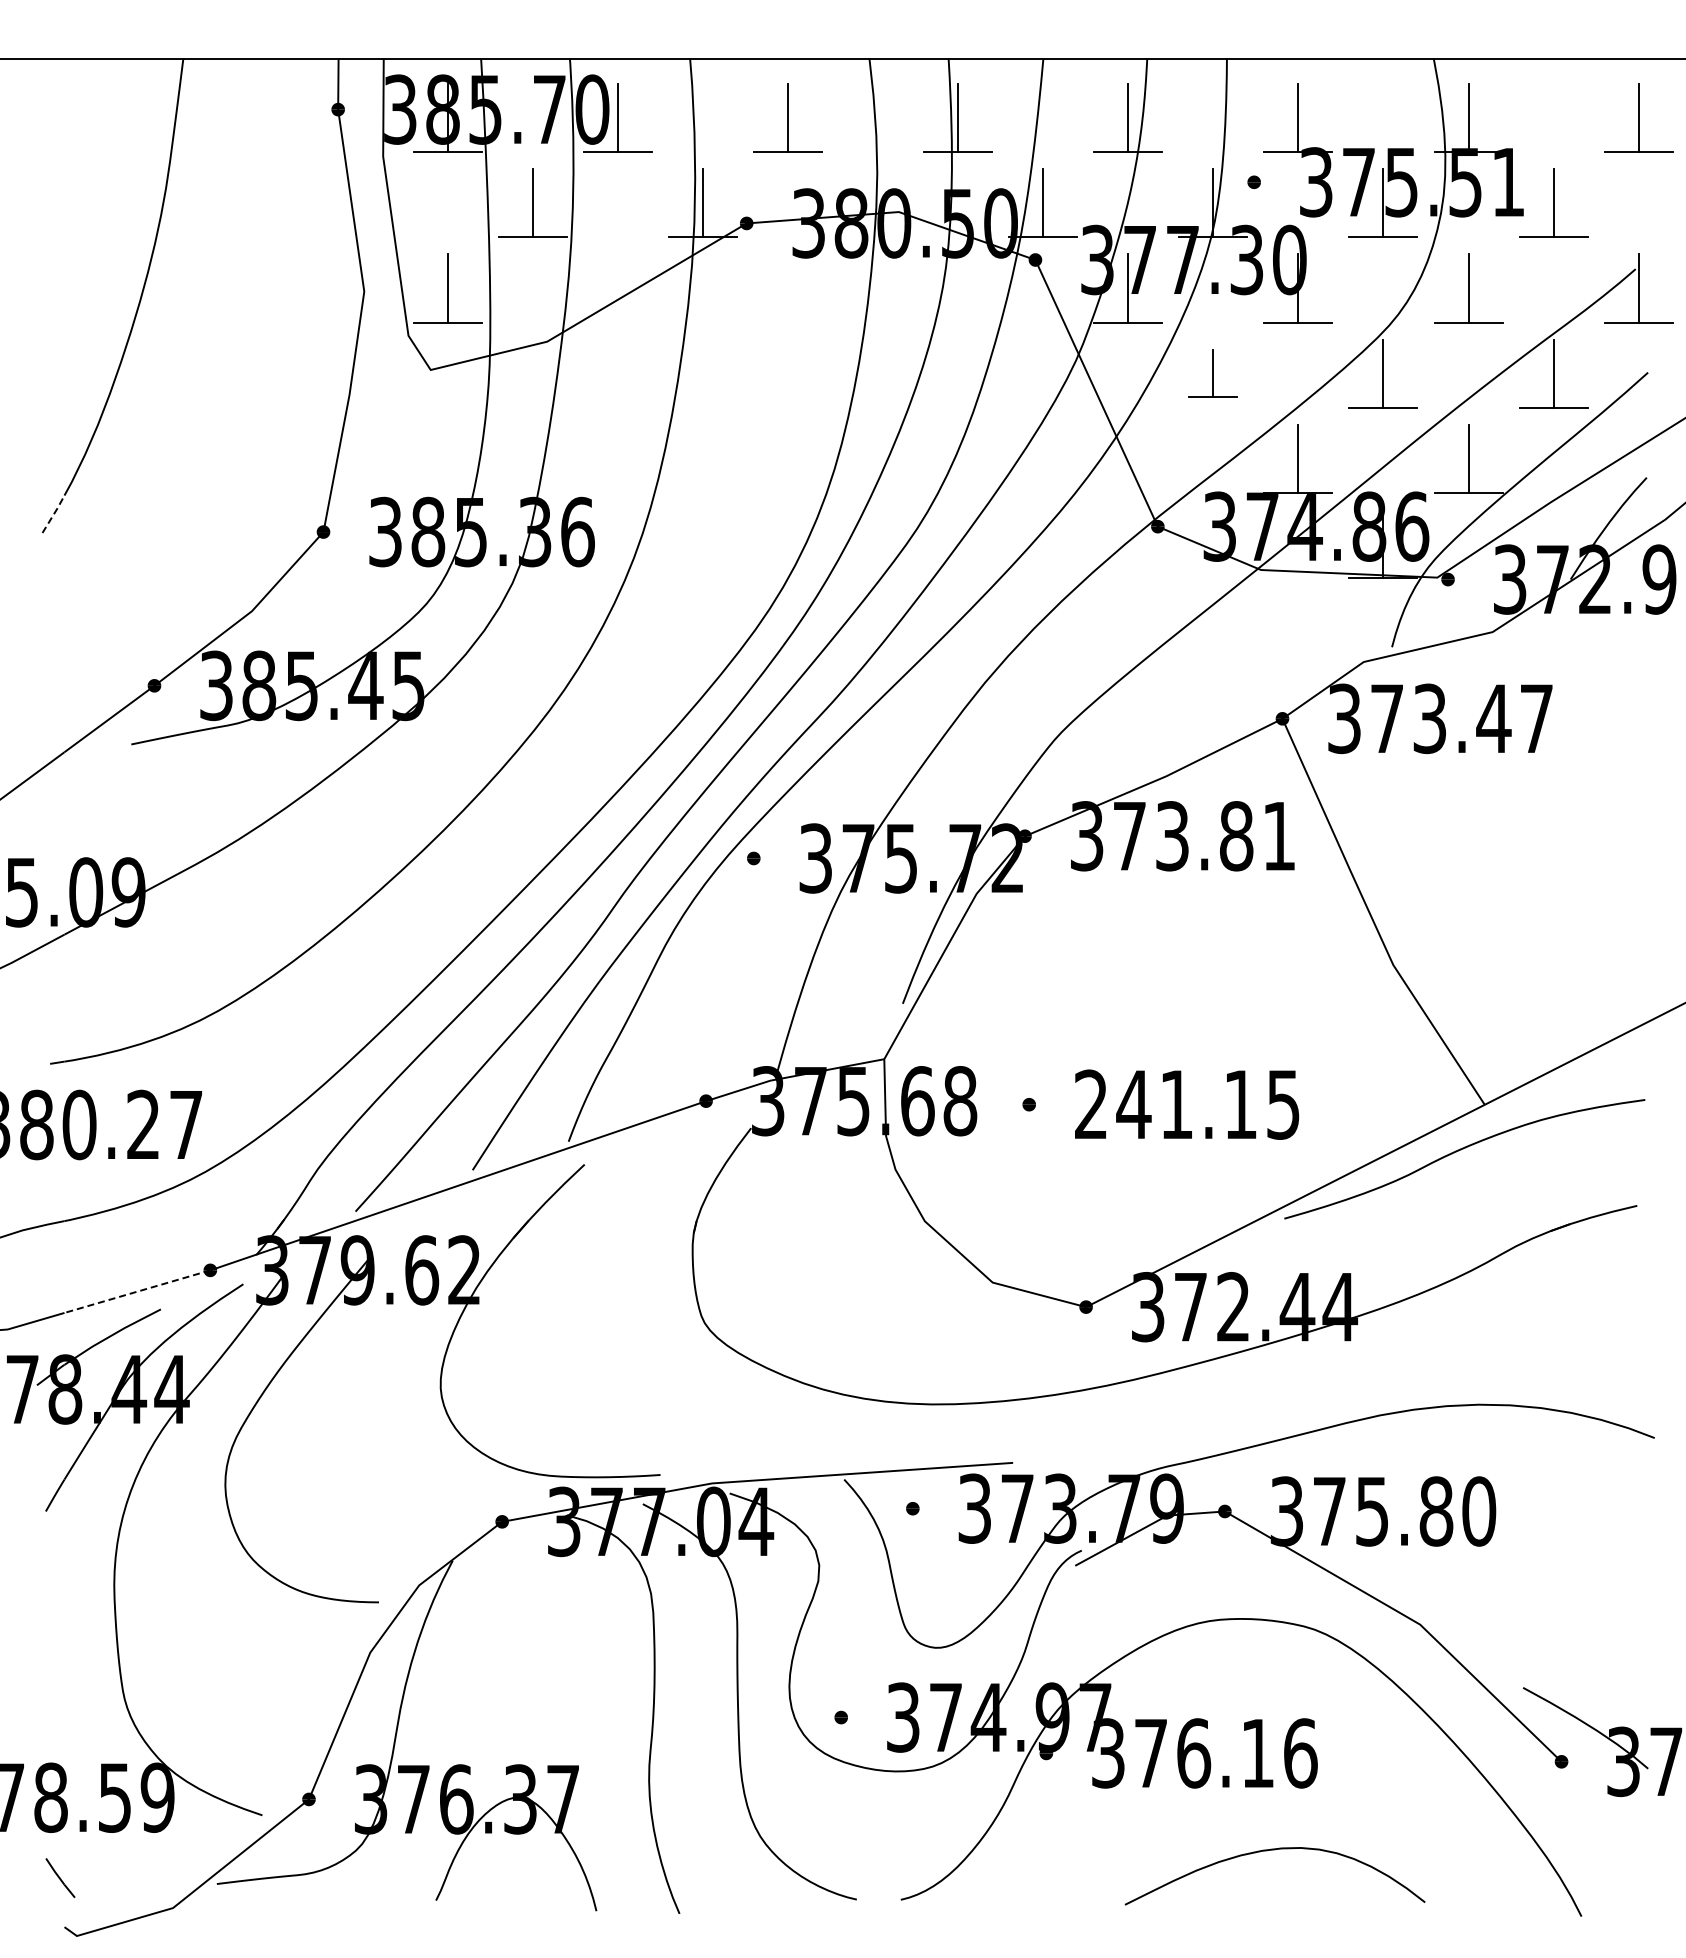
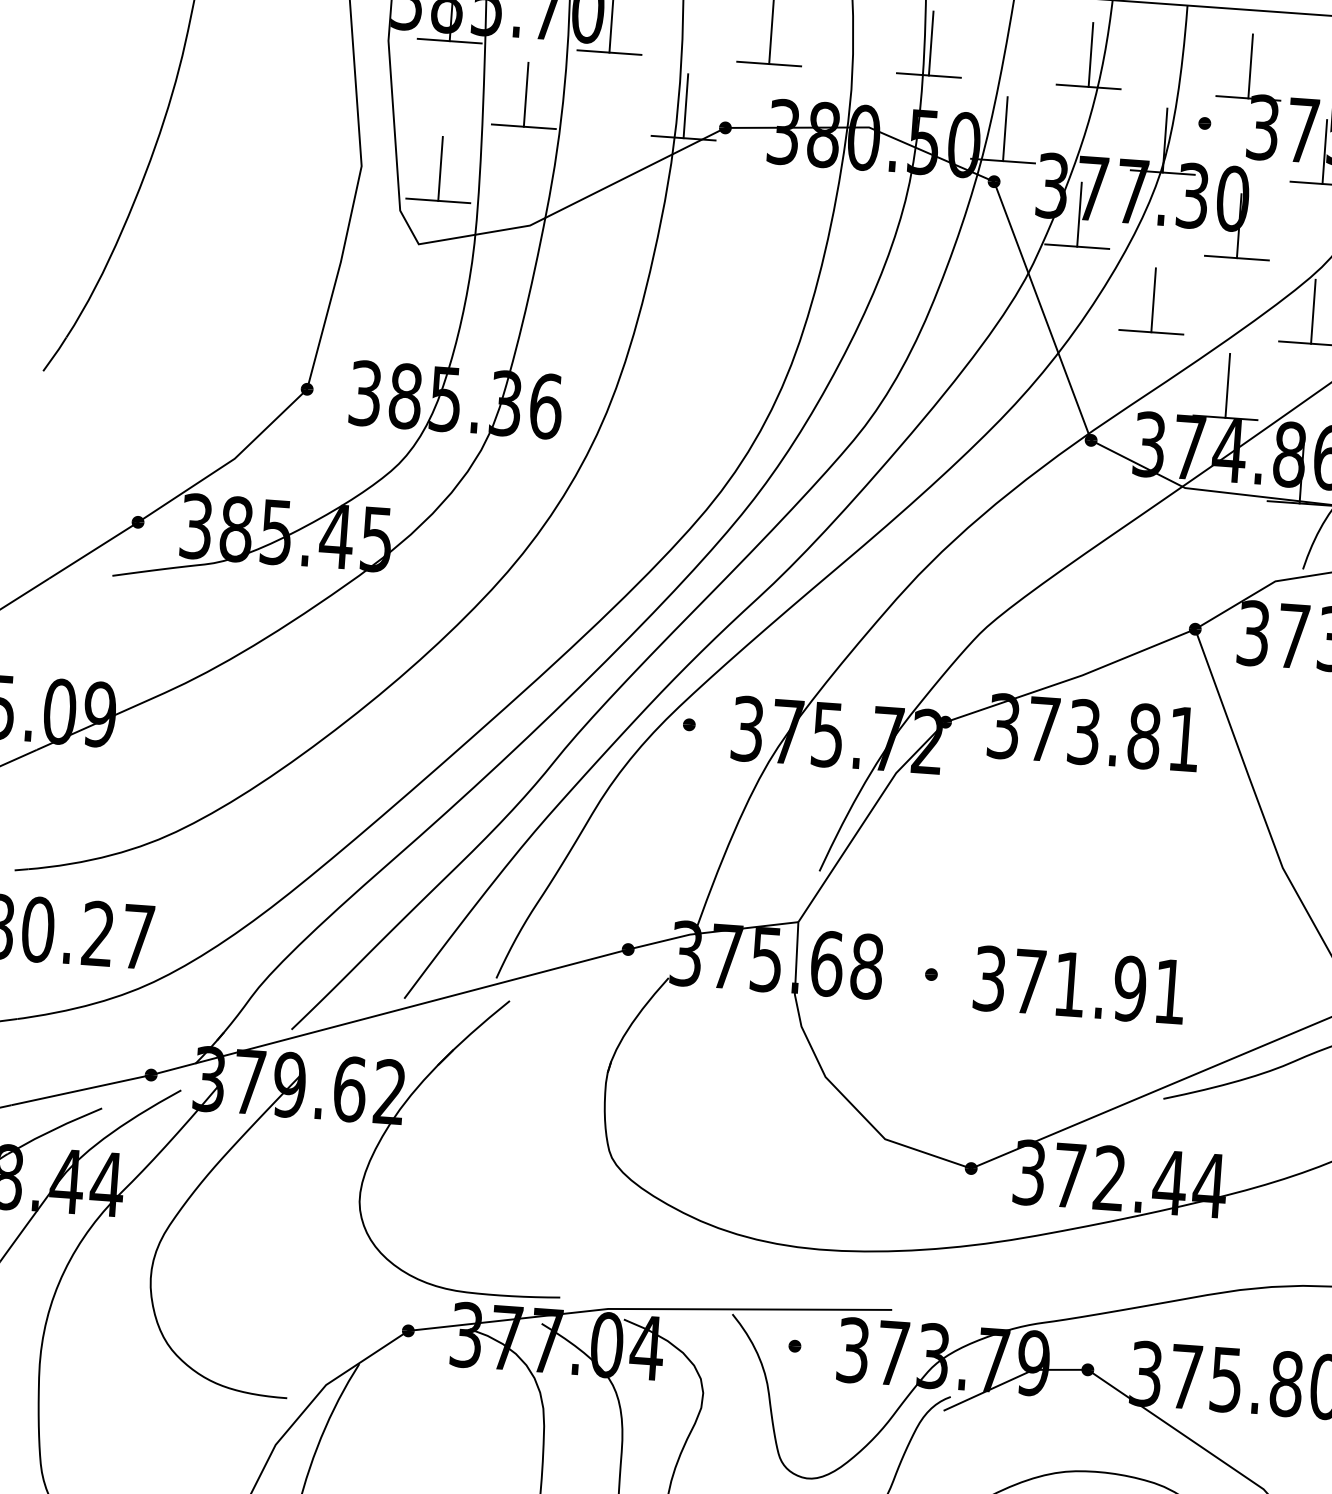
part: (1212, 373) -> (1152, 300), size x1.43
line: (54, 513) -> (55, 353), dashed -> solid
text: (1187, 1104) -> (1080, 985), 241.15 -> 371.91
line: (137, 1291) -> (81, 1090), dashed -> solid

